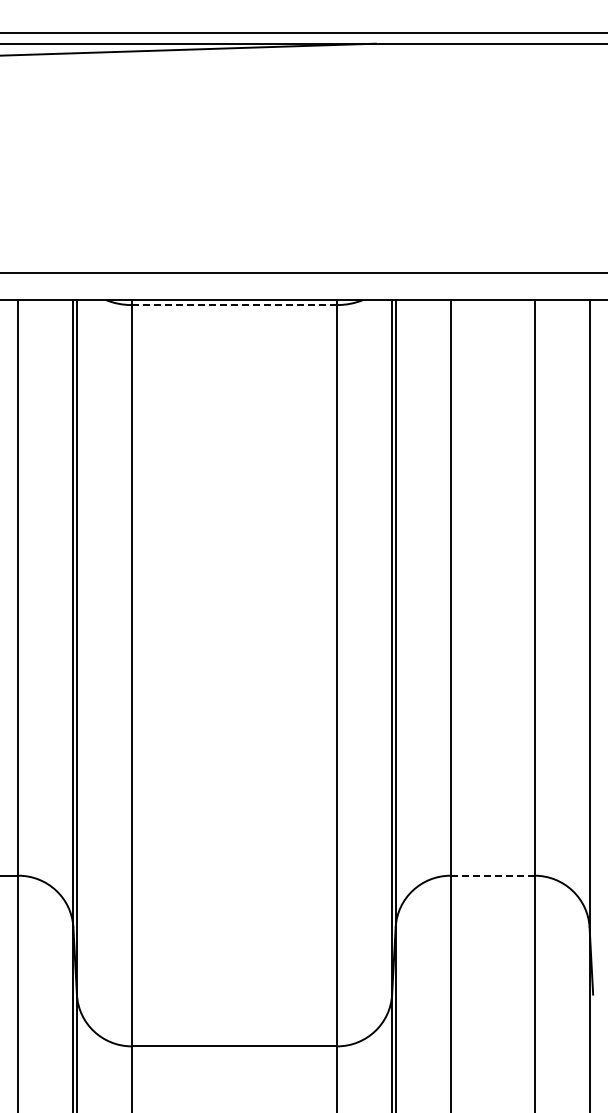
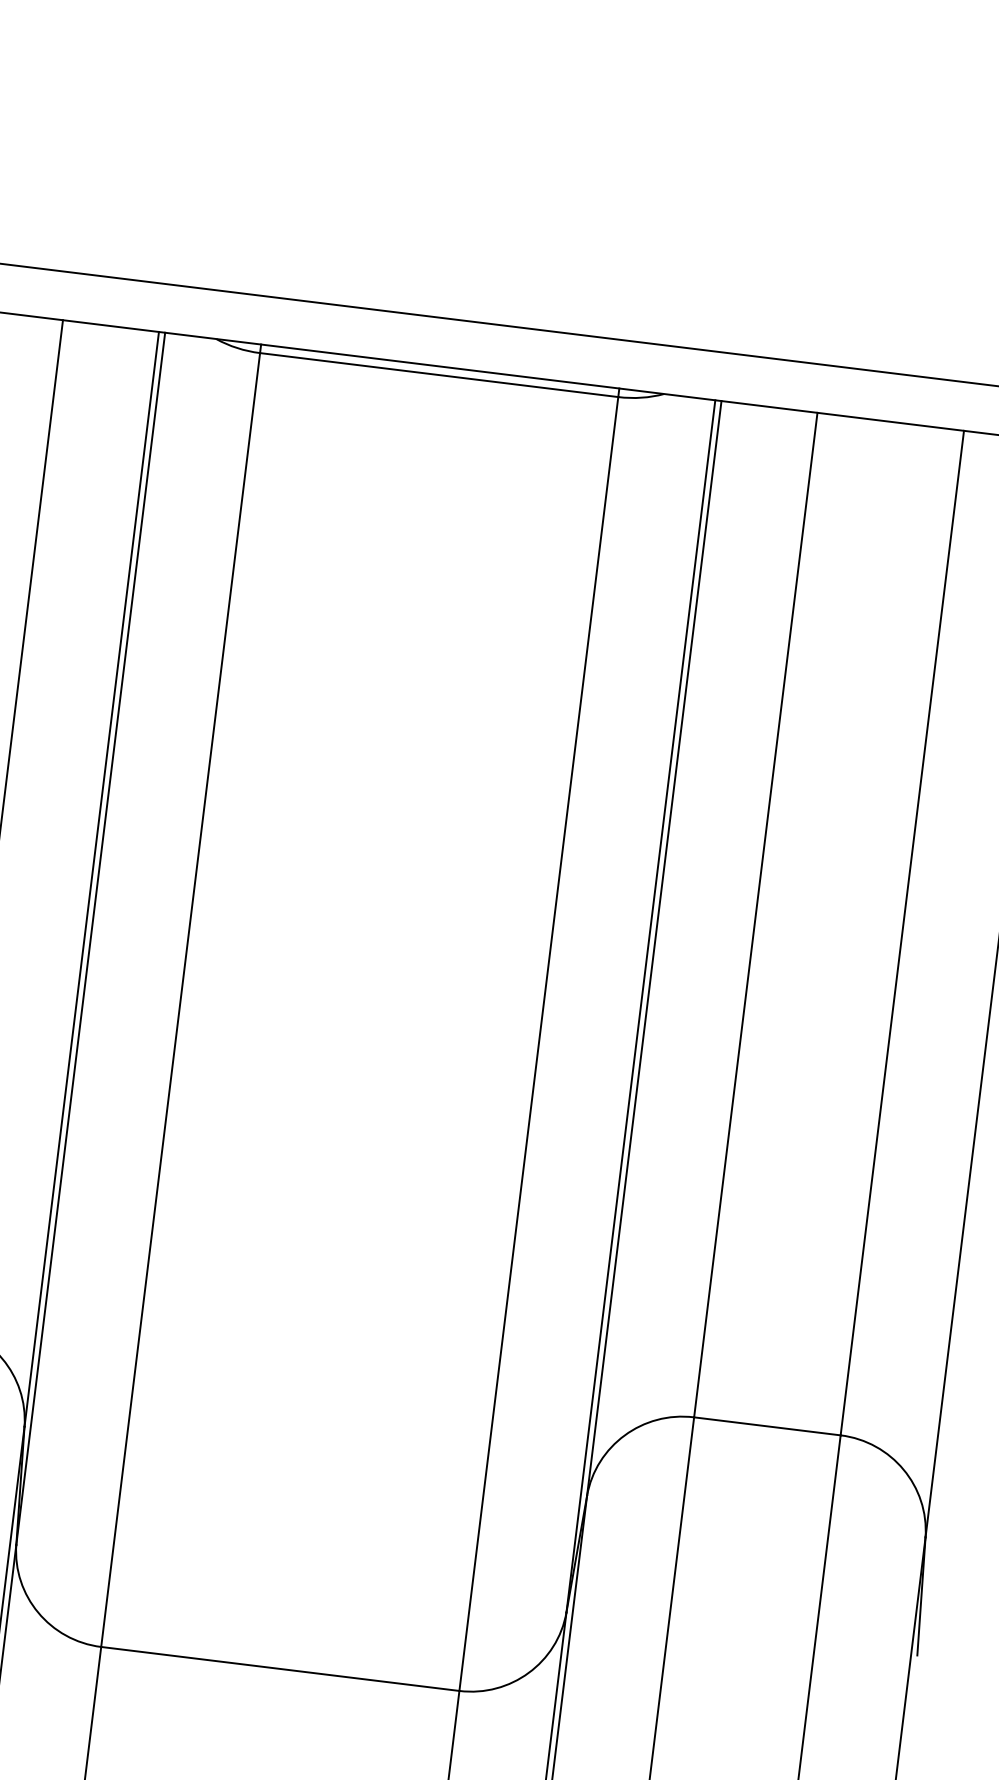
line: (234, 305) -> (439, 375), dashed -> solid
line: (492, 875) -> (767, 1425), dashed -> solid

